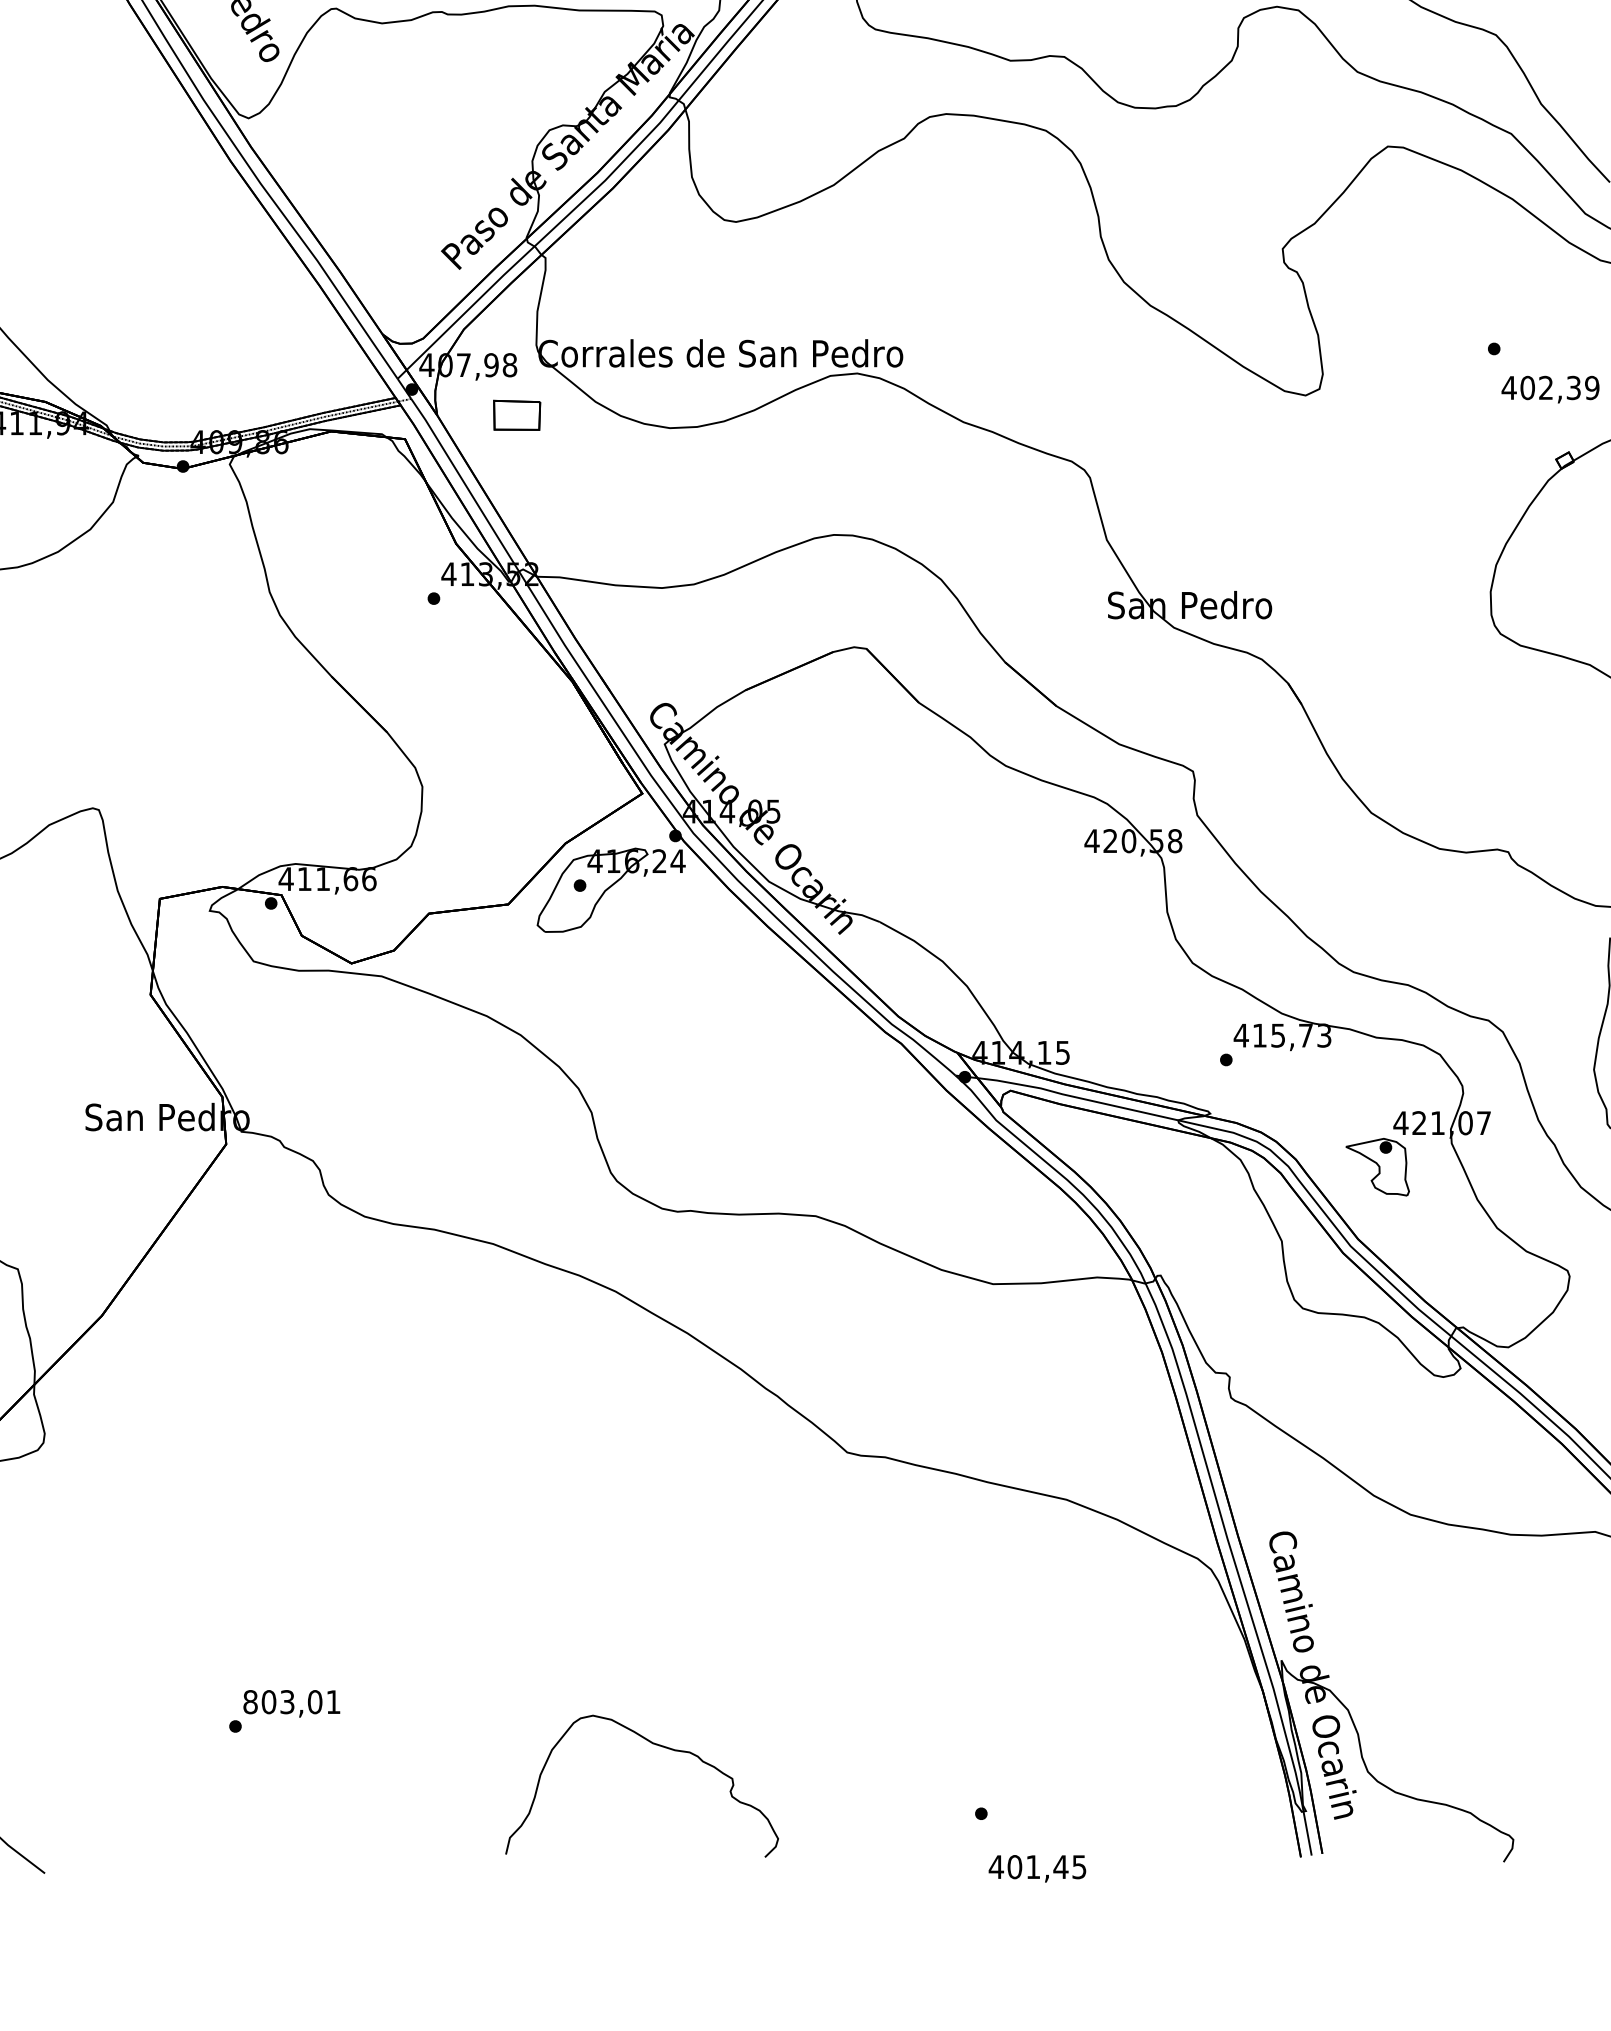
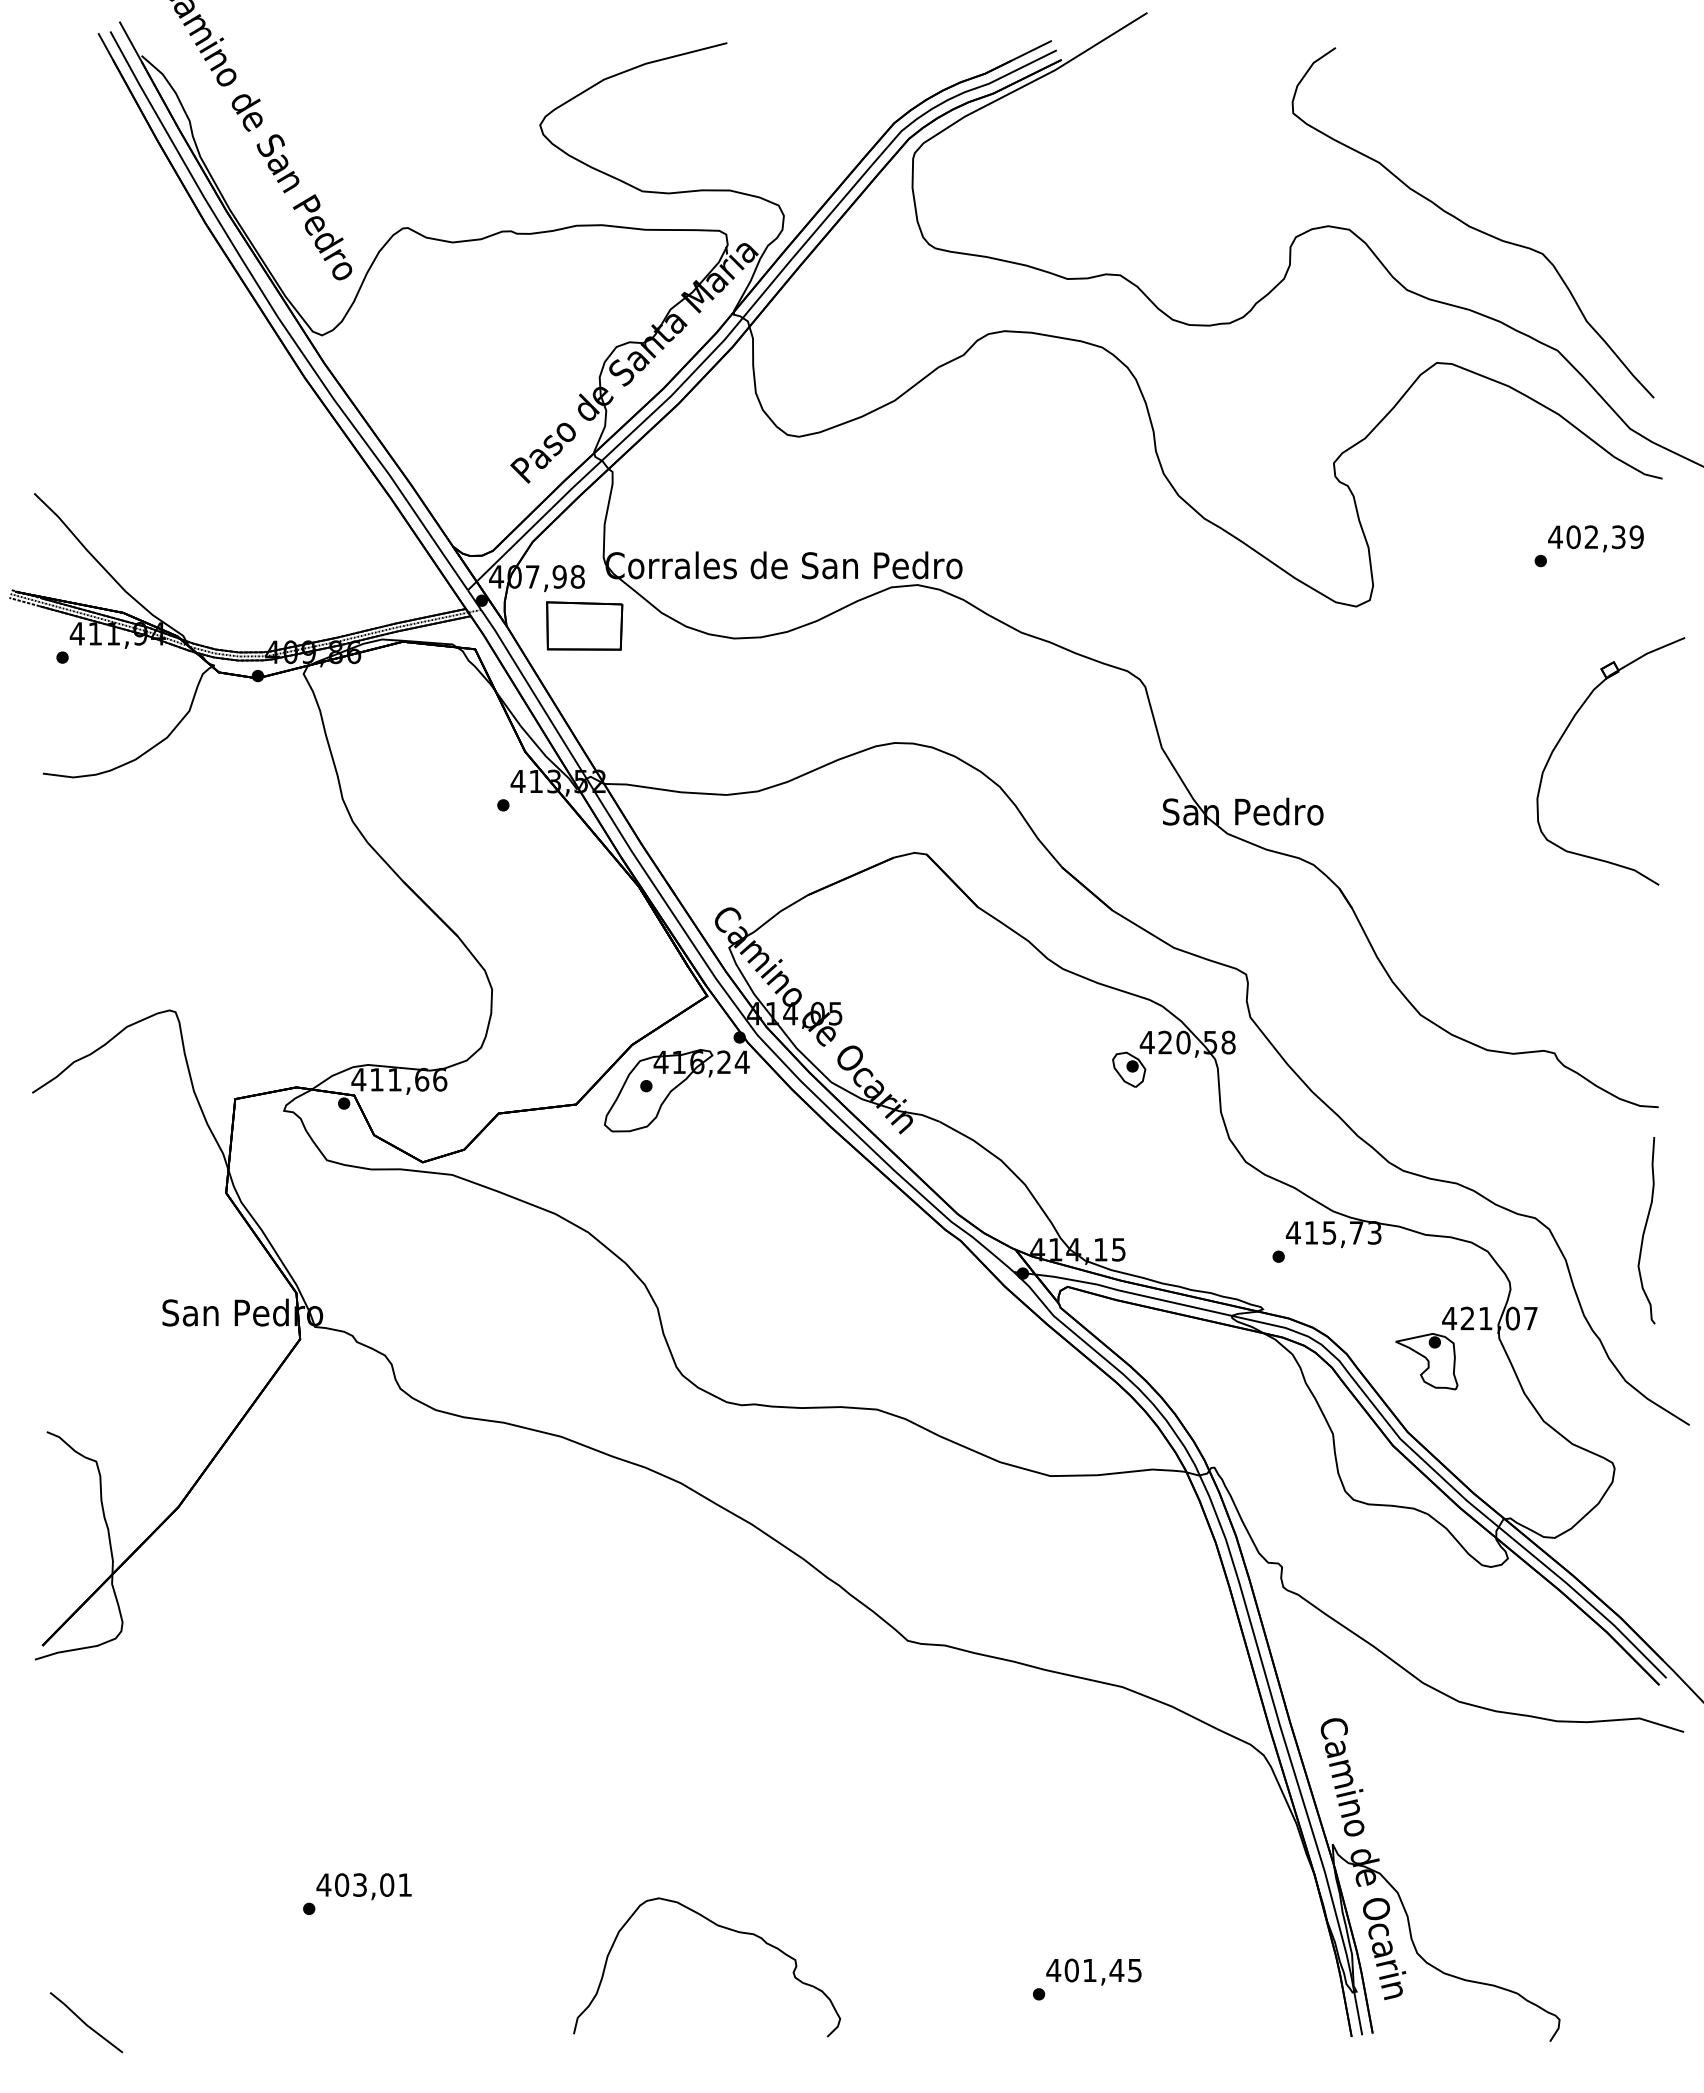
text: (1550, 389) -> (1595, 538), moved
part: (516, 414) -> (584, 625), size x1.67
part: (1073, 868) -> (1129, 1069), added
text: (250, 1701) -> (323, 1884), 803,01 -> 403,01
text: (1037, 1868) -> (1093, 1971), moved

